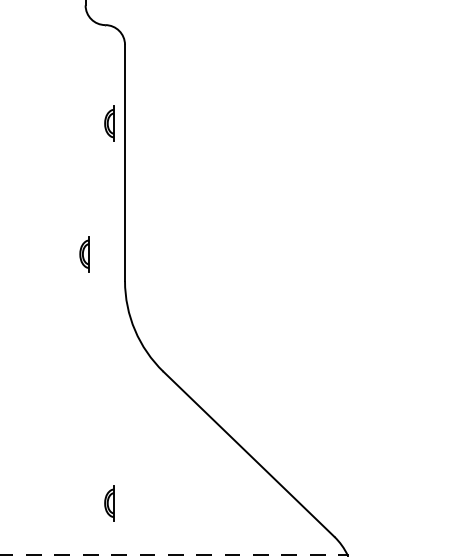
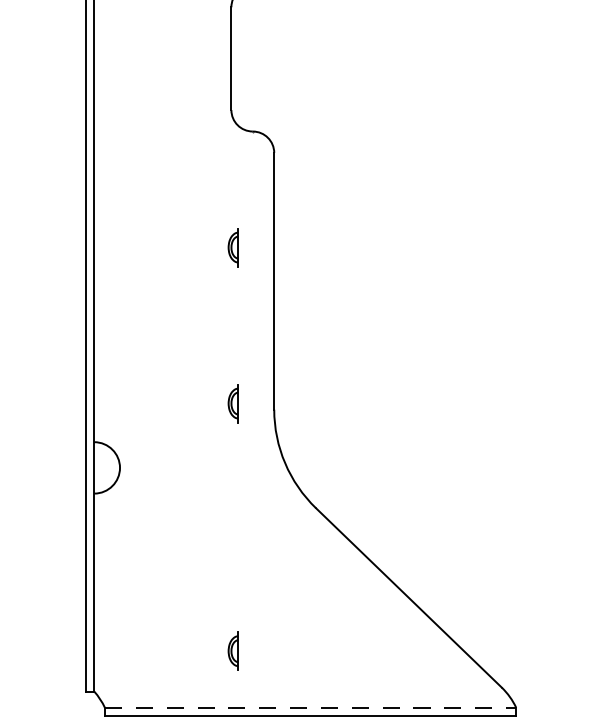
part: (108, 123) -> (232, 247), moved
part: (83, 254) -> (232, 403), moved
part: (108, 502) -> (232, 650), moved

